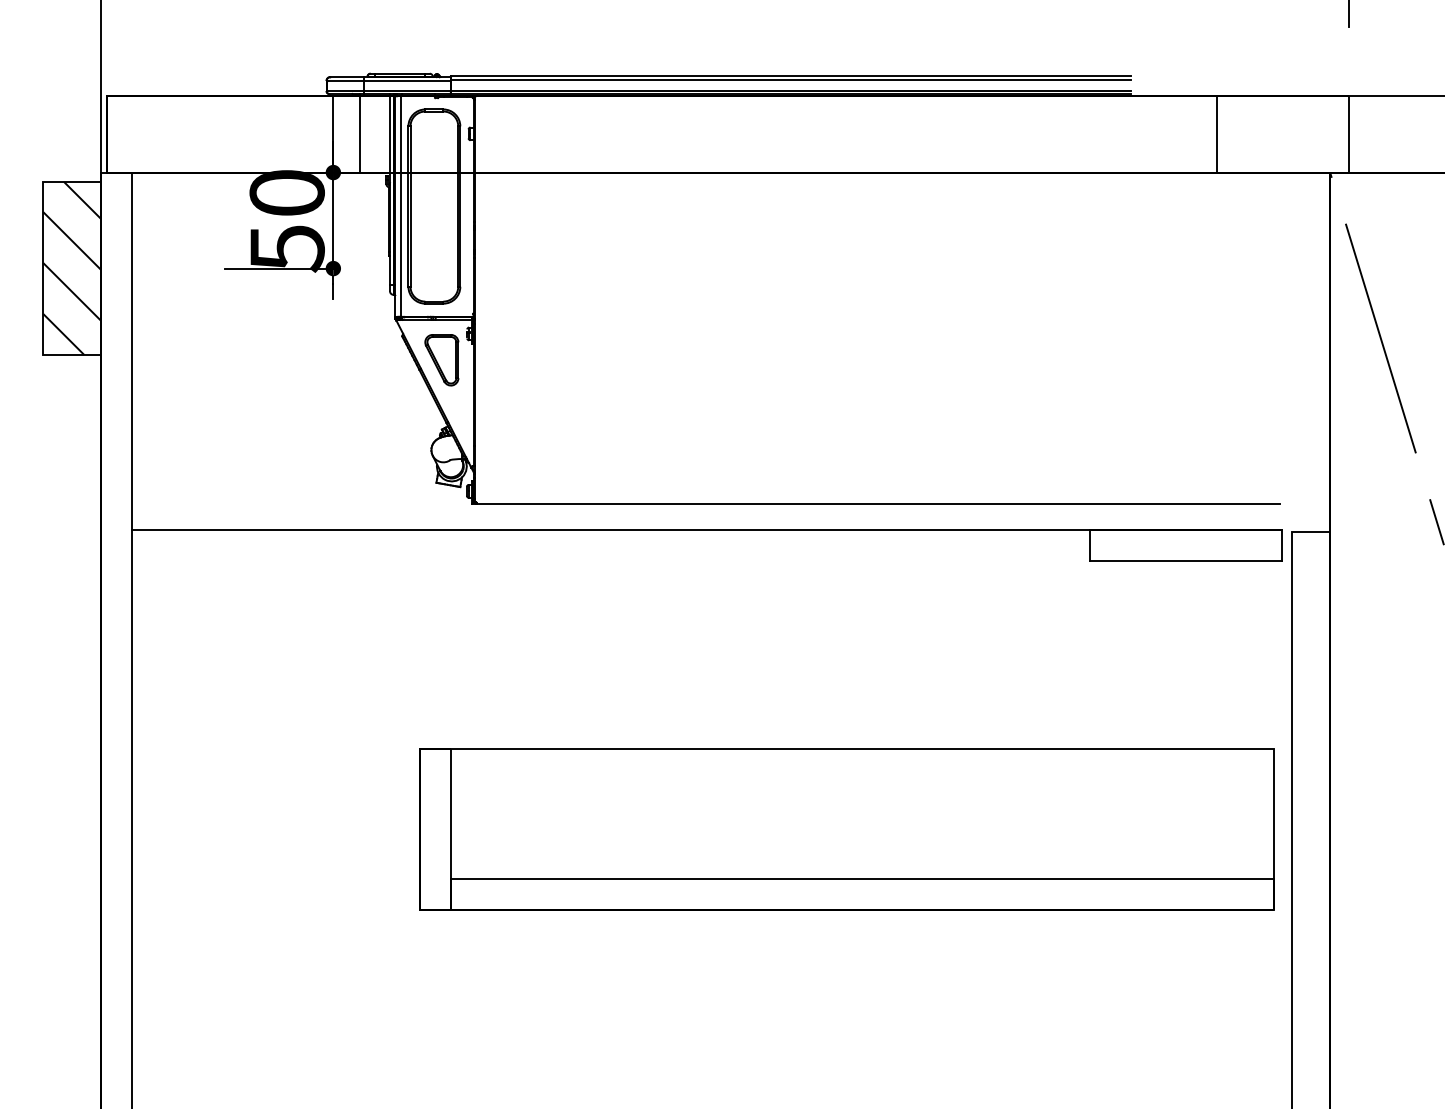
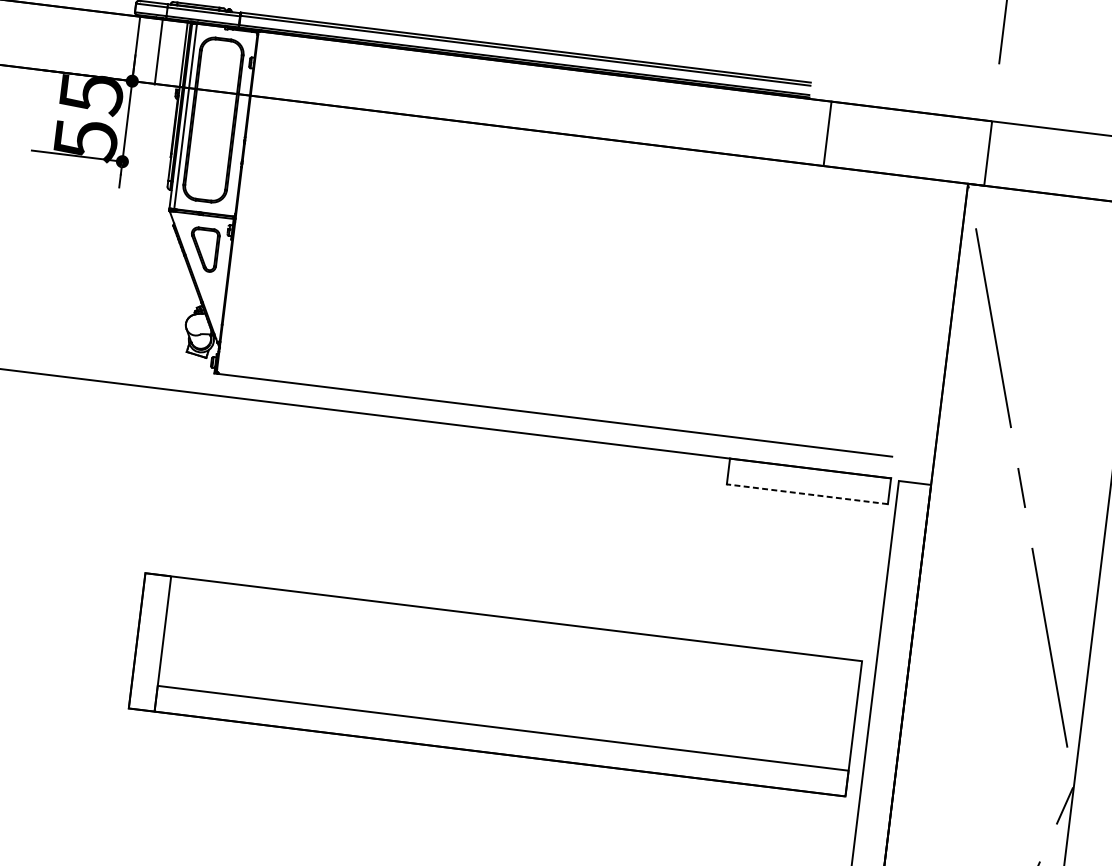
line: (1216, 133) -> (827, 133), moved
text: (286, 193) -> (90, 93), 50 -> 55
line: (1185, 560) -> (806, 494), solid -> dashed

